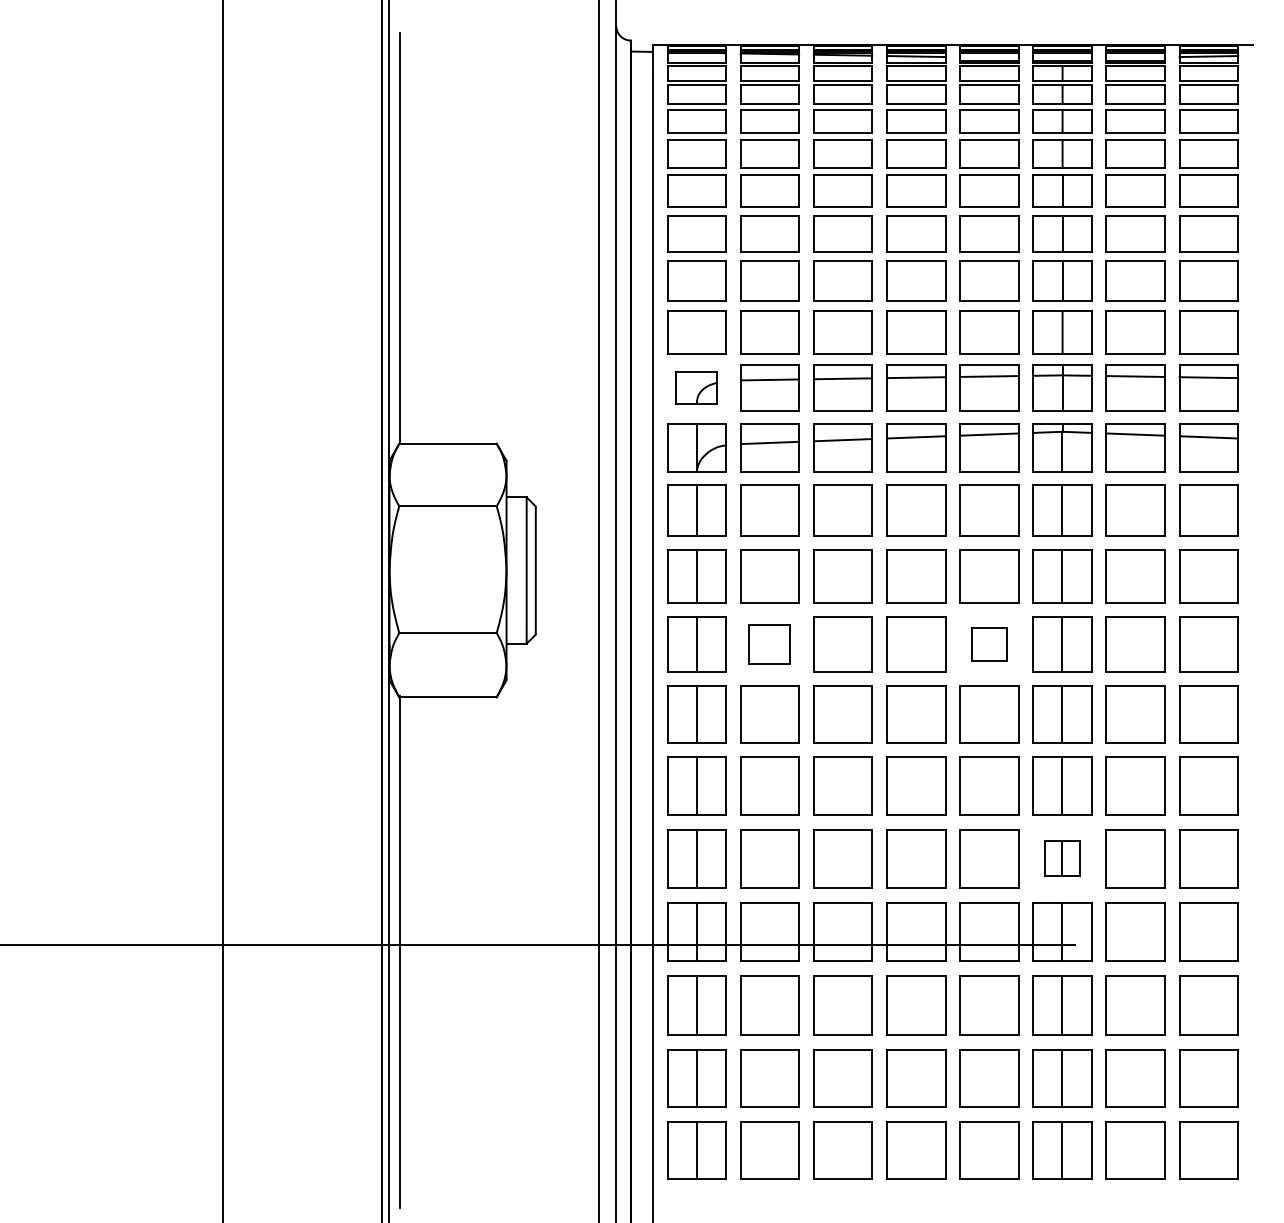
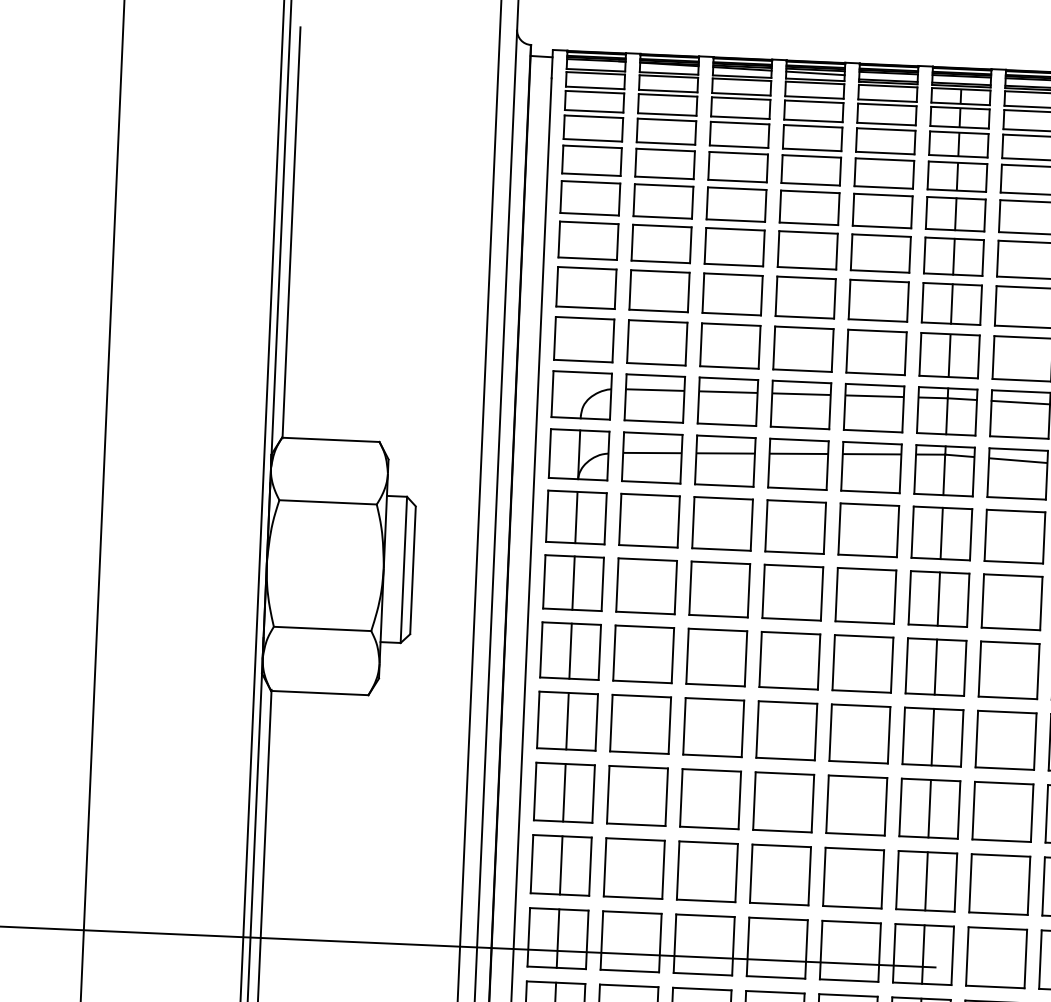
part: (696, 387) -> (581, 394), size x1.43
part: (769, 644) -> (643, 654), size x1.43
part: (989, 644) -> (863, 663), size x1.67
part: (1062, 858) -> (926, 880), size x1.67

